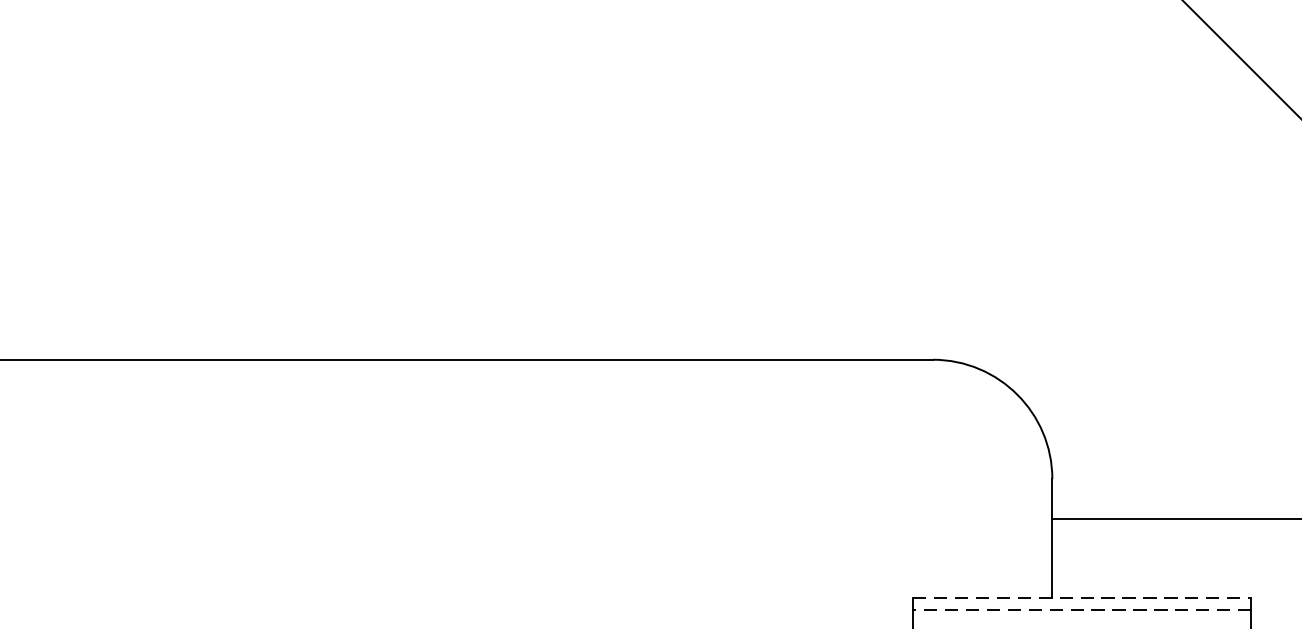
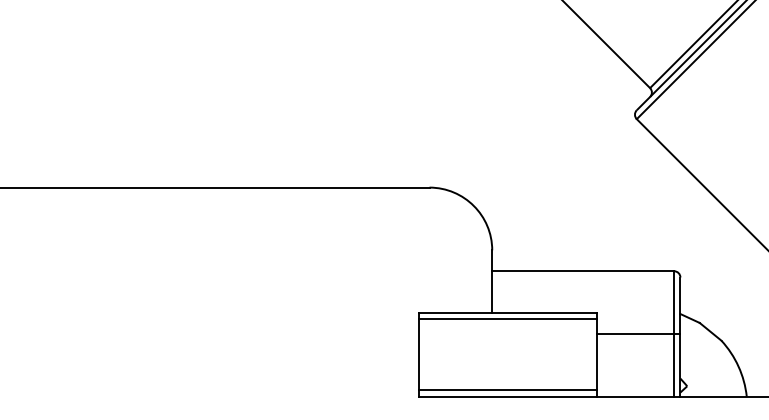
line: (1081, 599) -> (507, 313), dashed -> solid
line: (1081, 610) -> (507, 319), dashed -> solid

